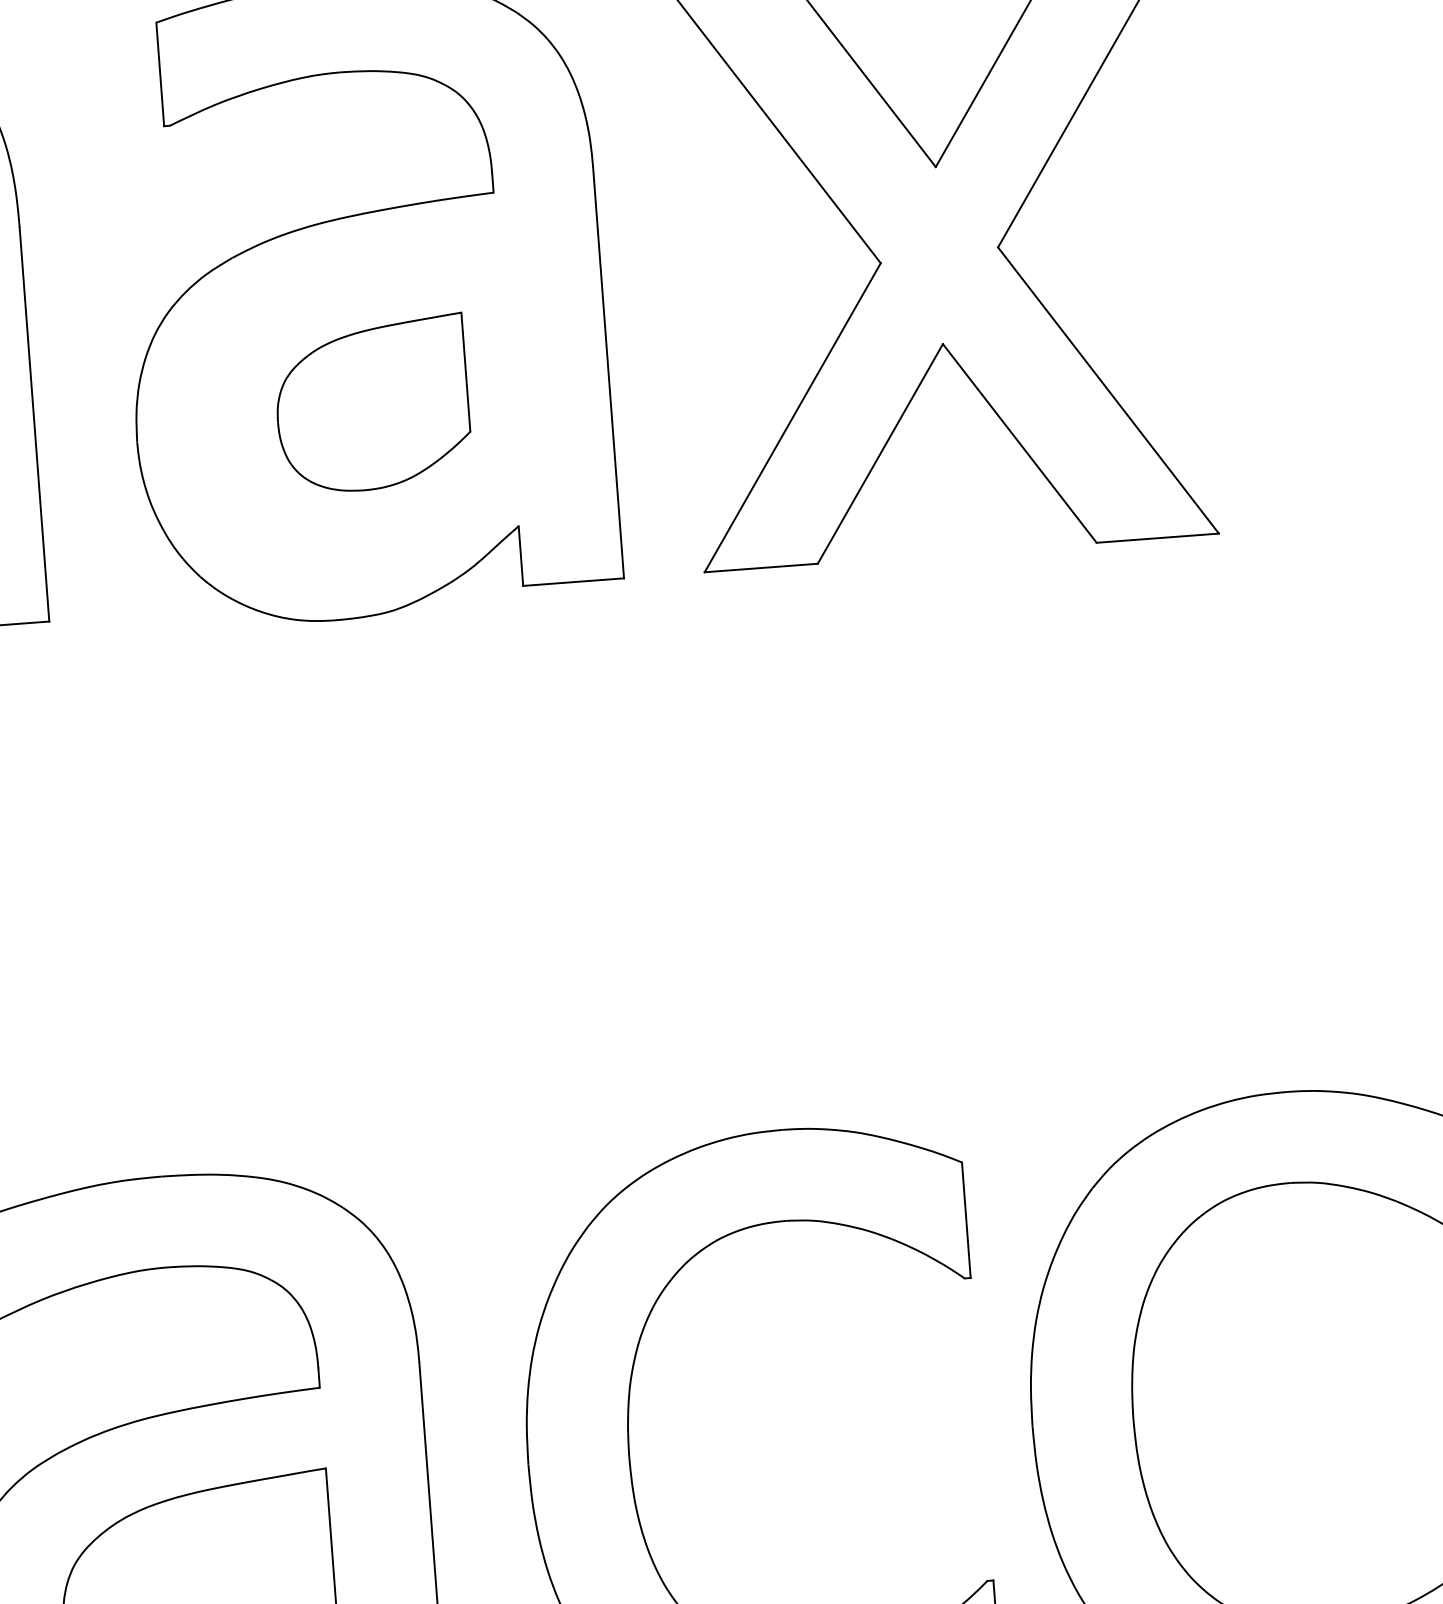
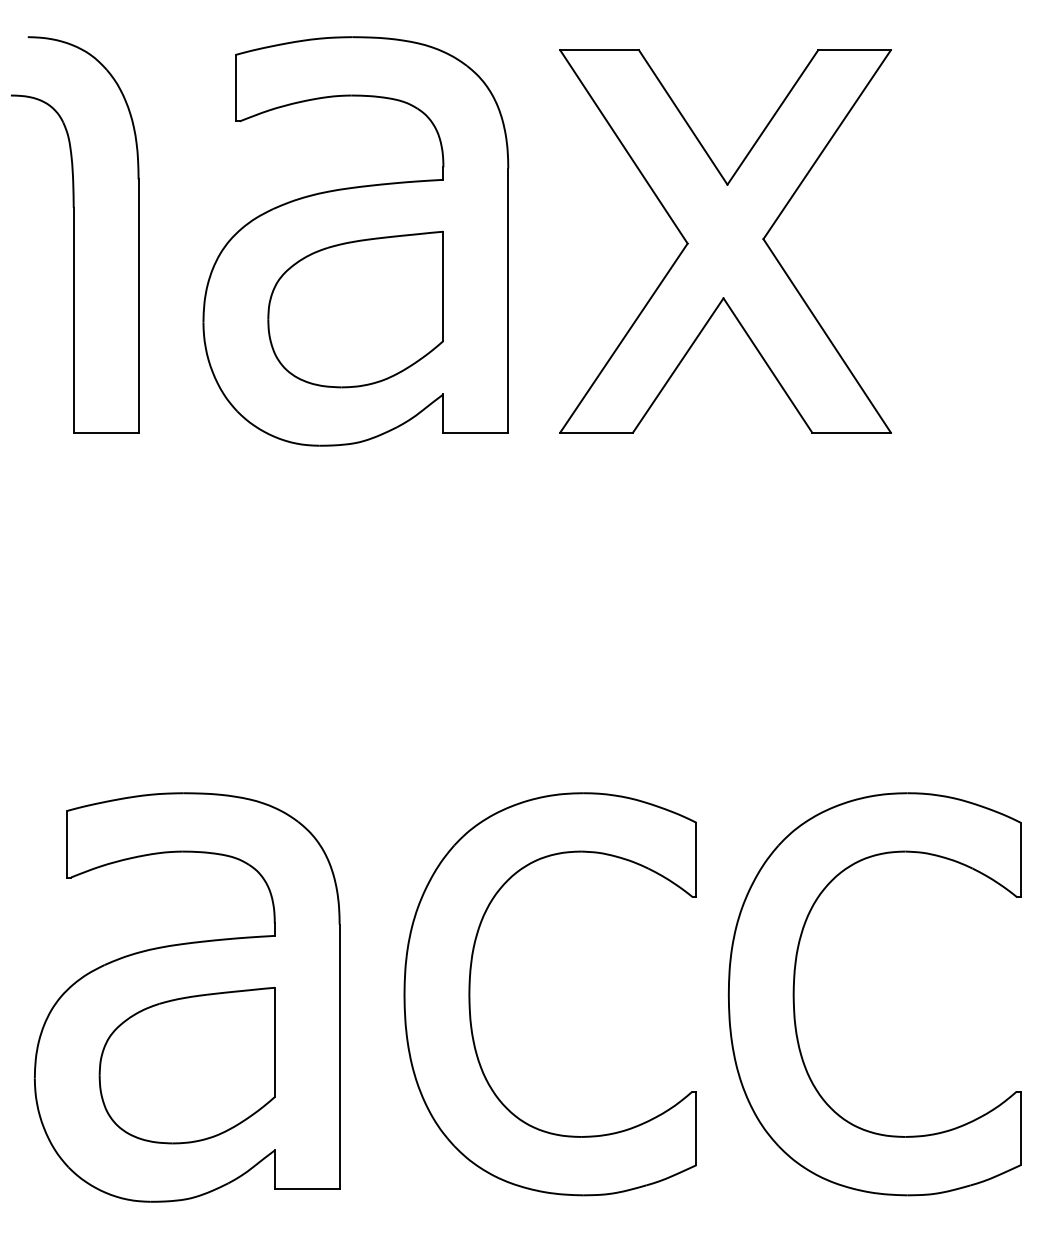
part: (372, 404) -> (355, 309), size x1.43

